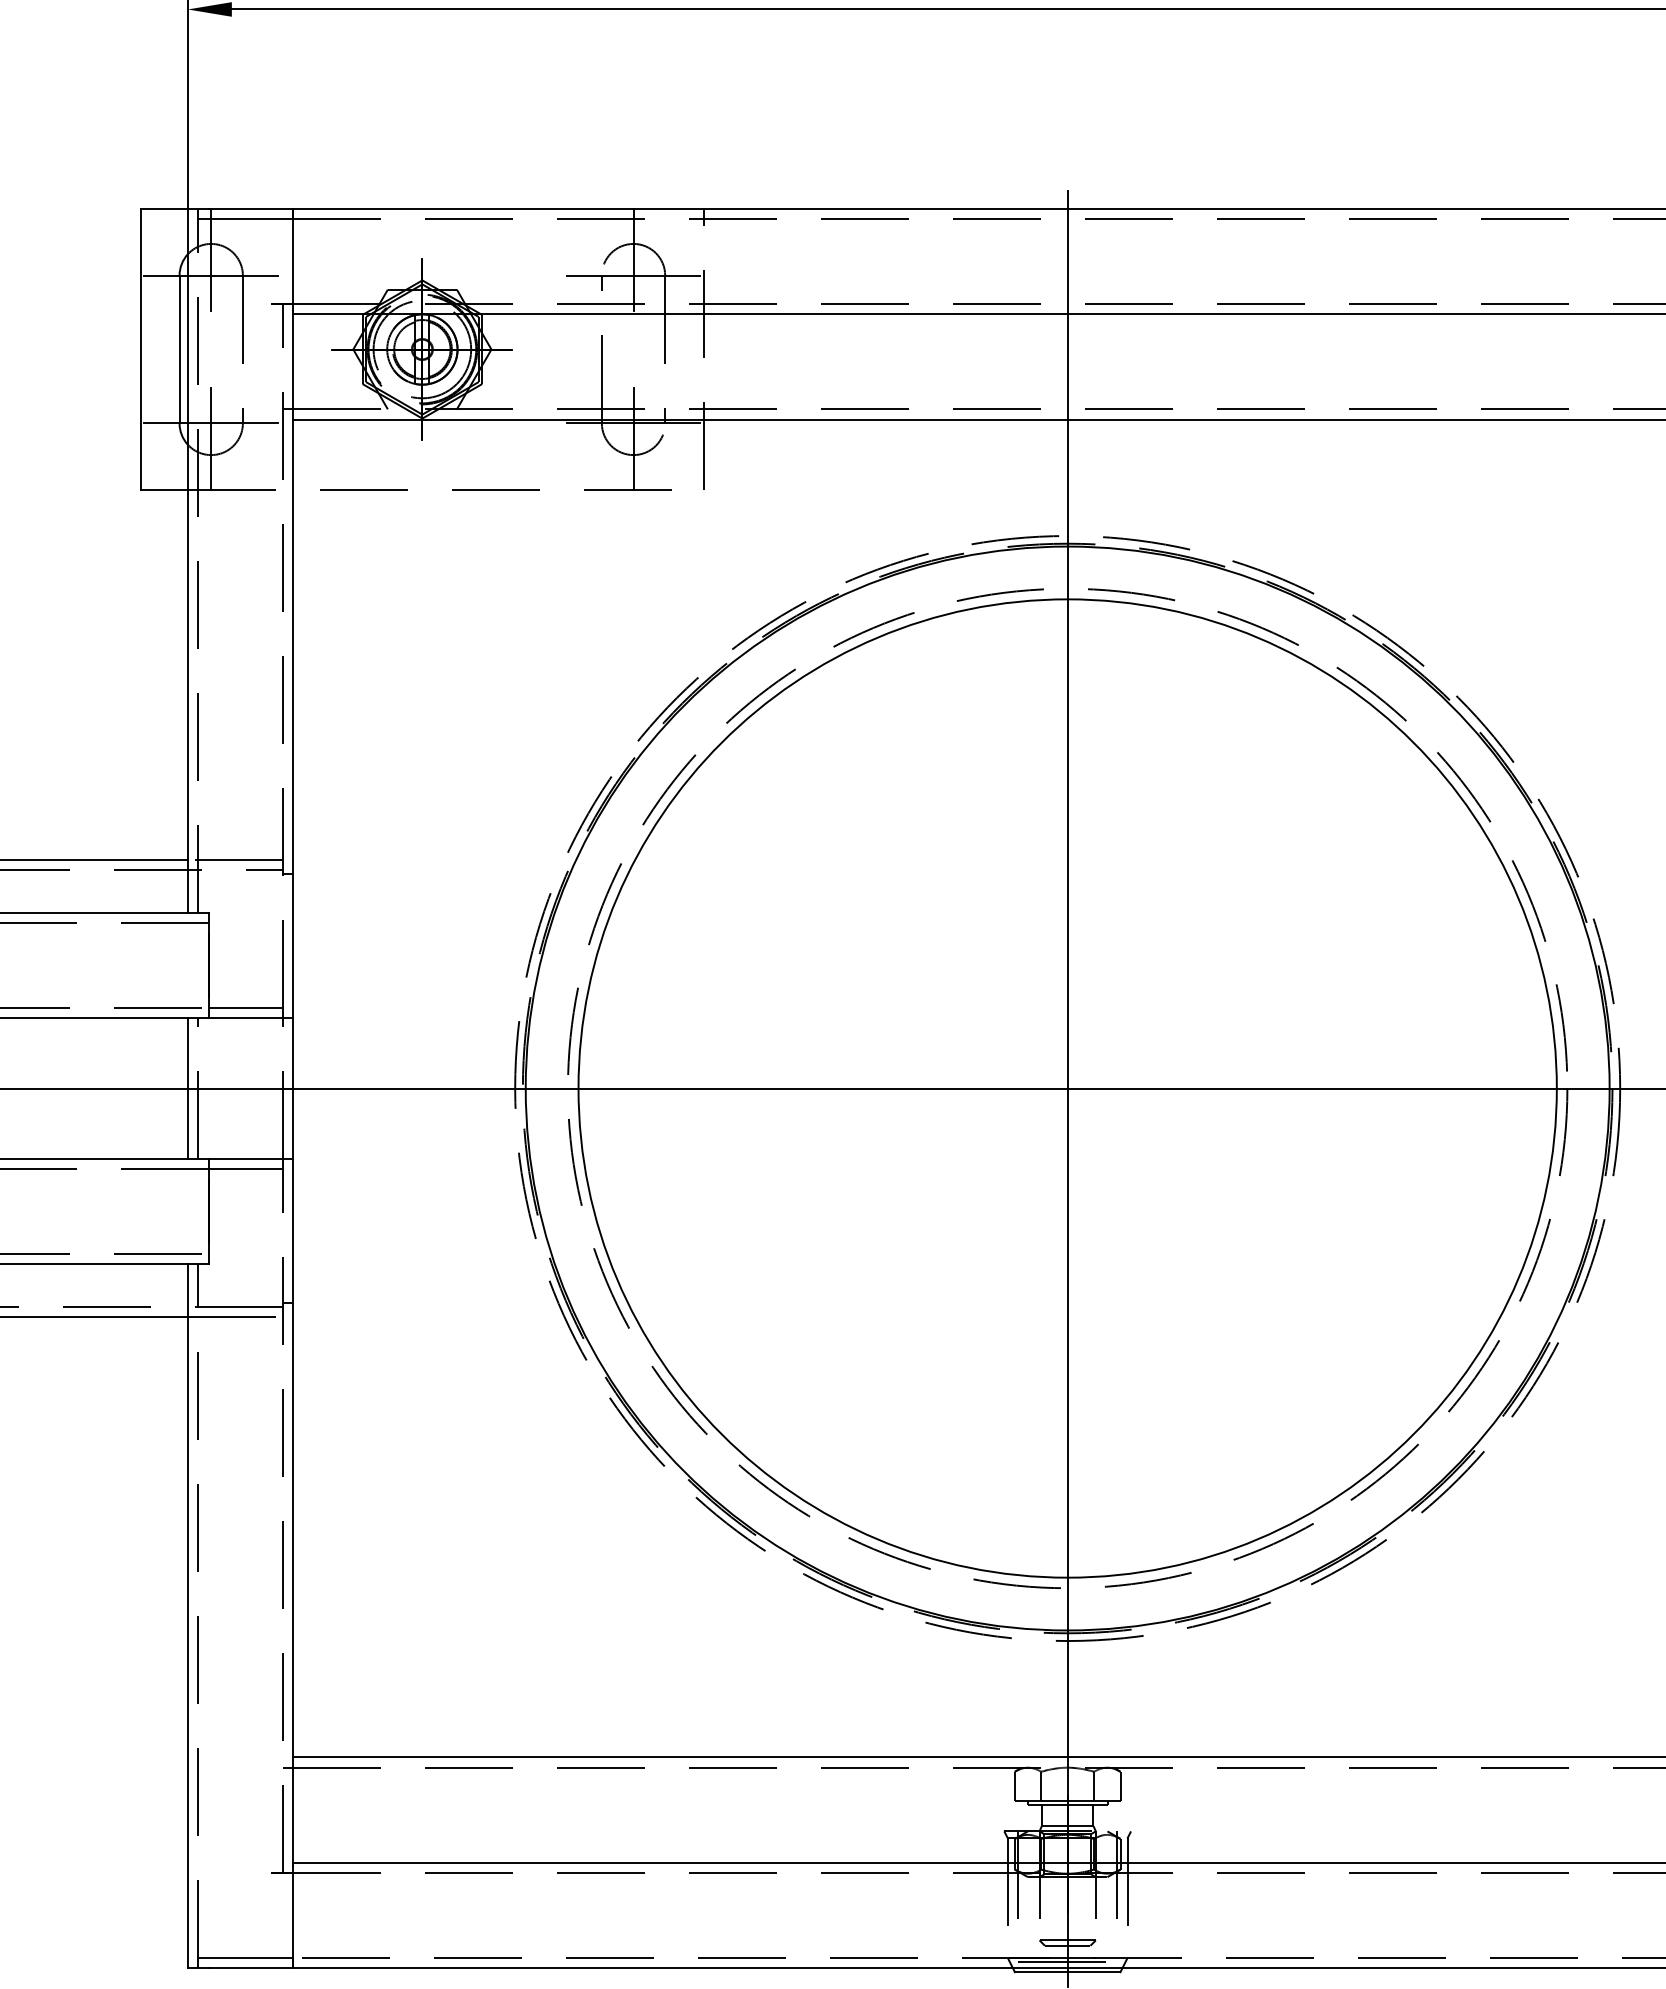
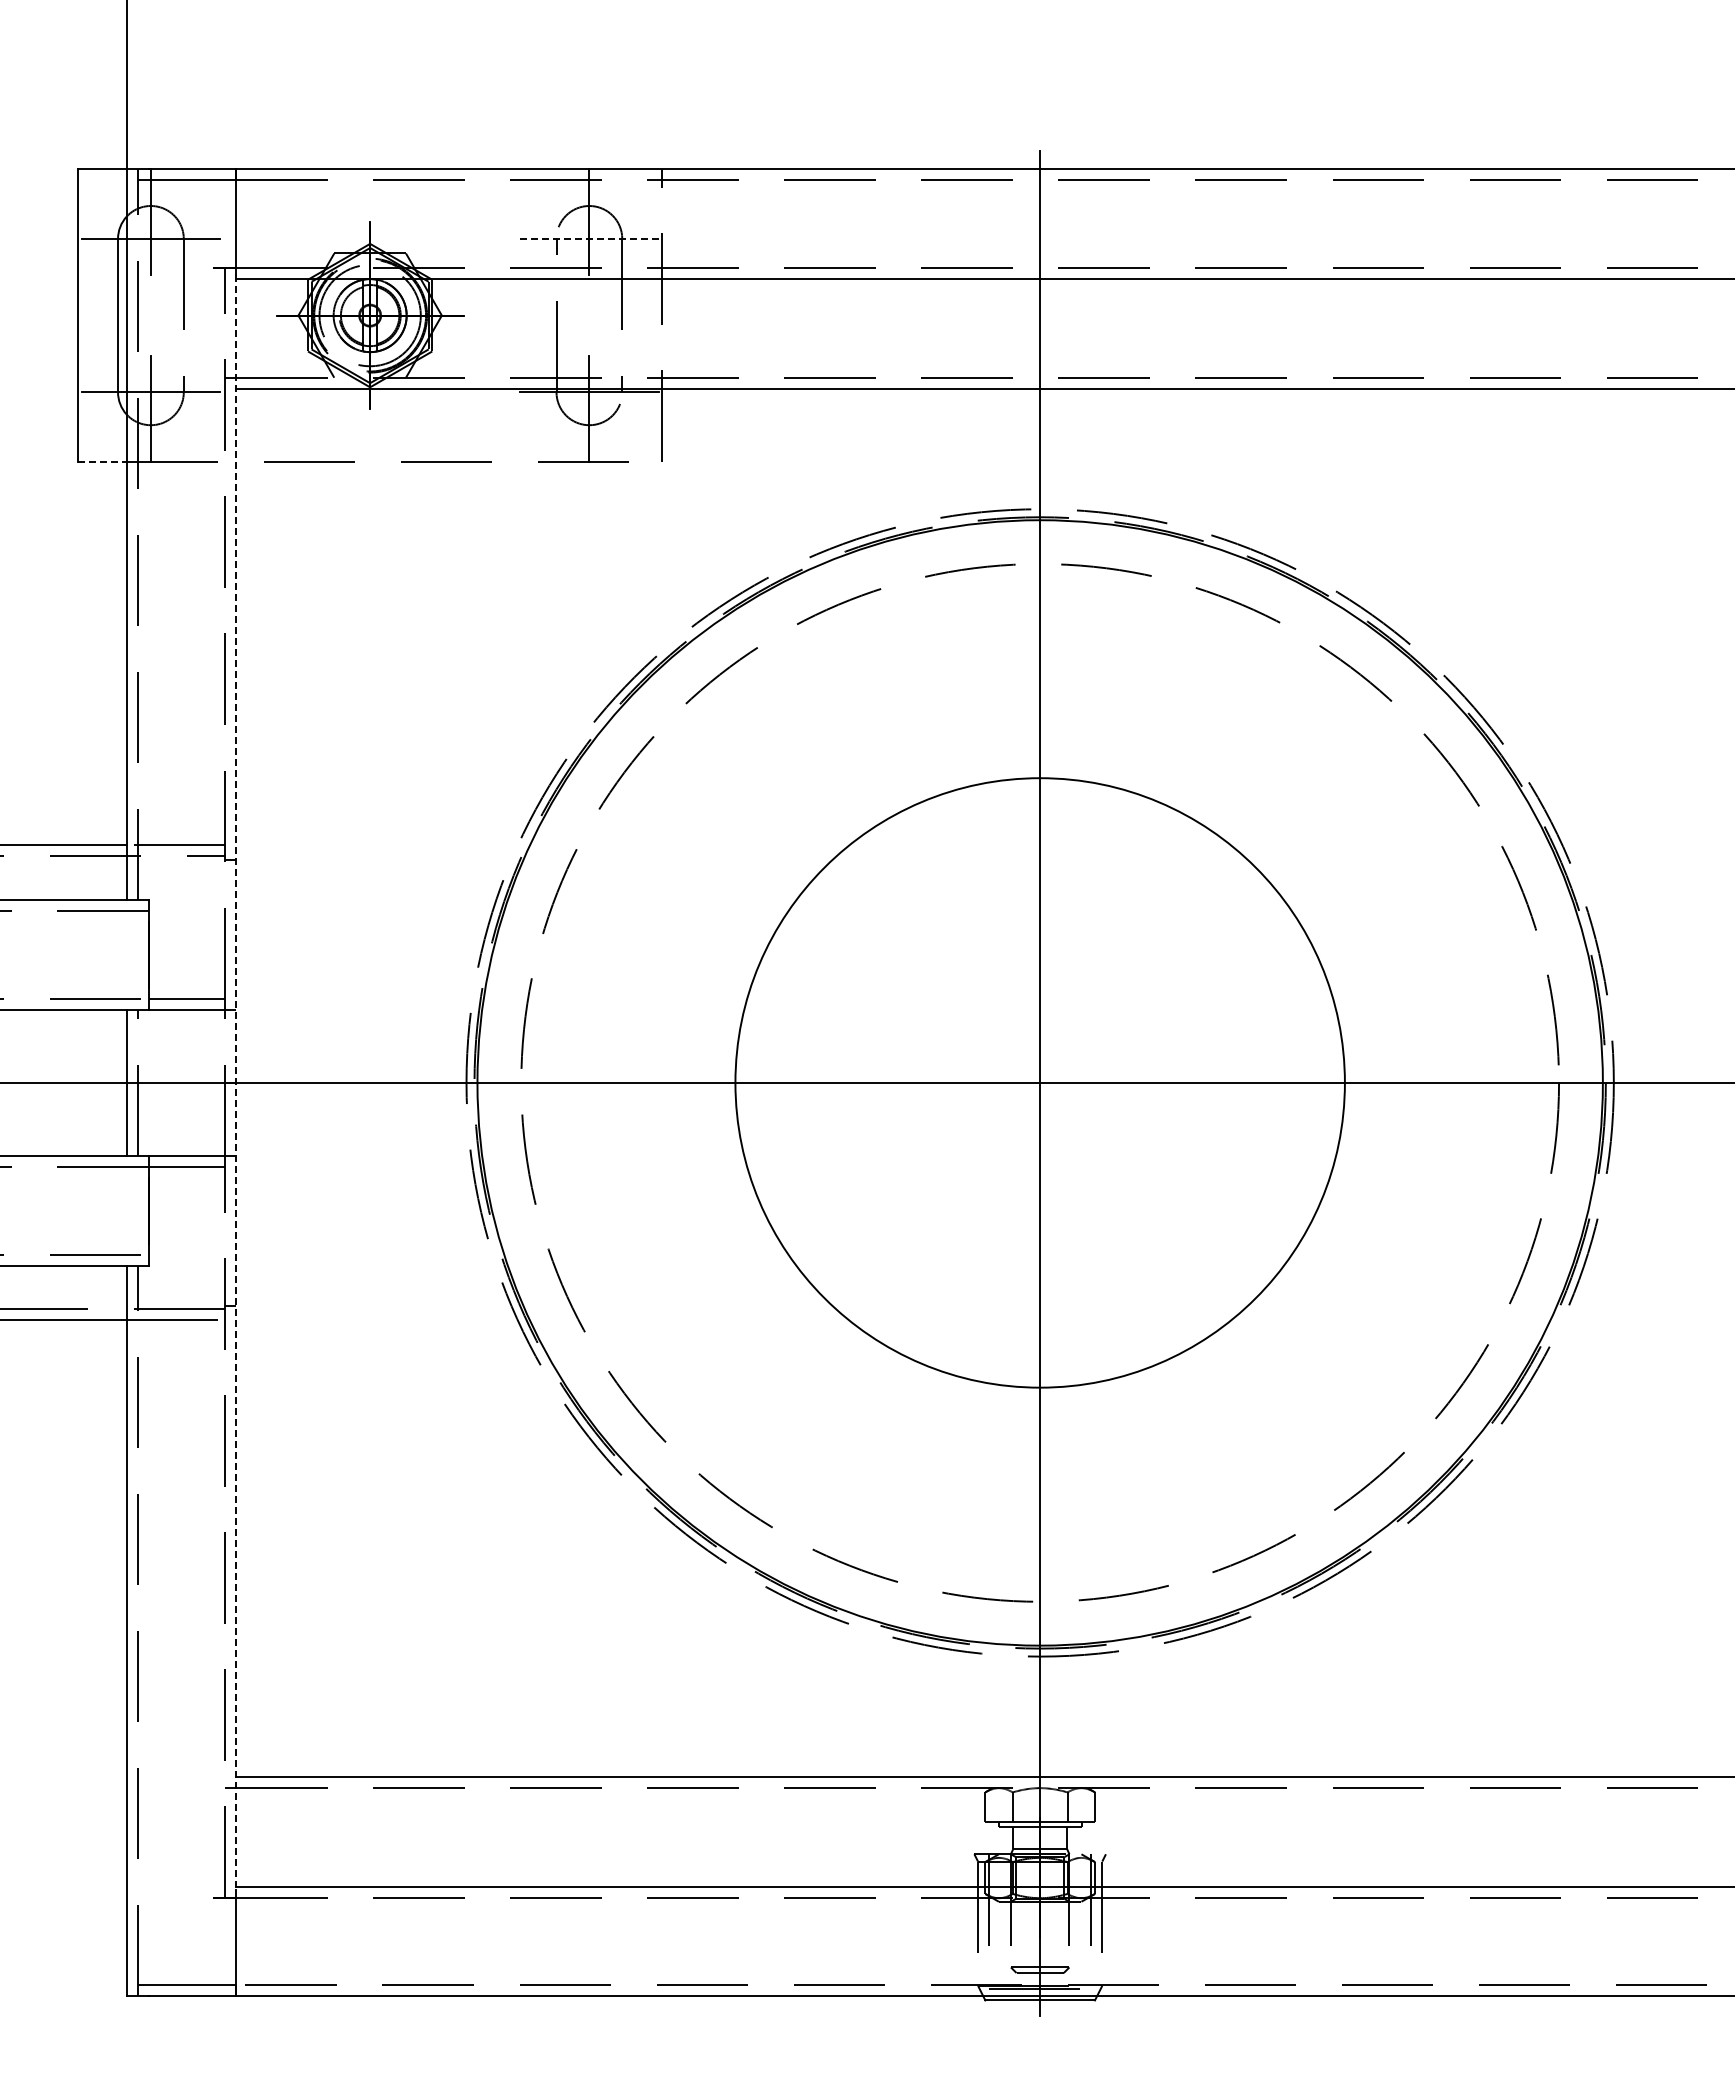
line: (632, 275) -> (588, 238), solid -> dashed
line: (164, 490) -> (102, 461), solid -> dashed
line: (293, 1088) -> (236, 1082), solid -> dashed
circle: (1067, 1088) -> (1040, 1082), size x0.6

